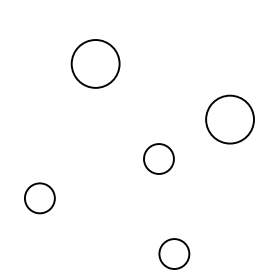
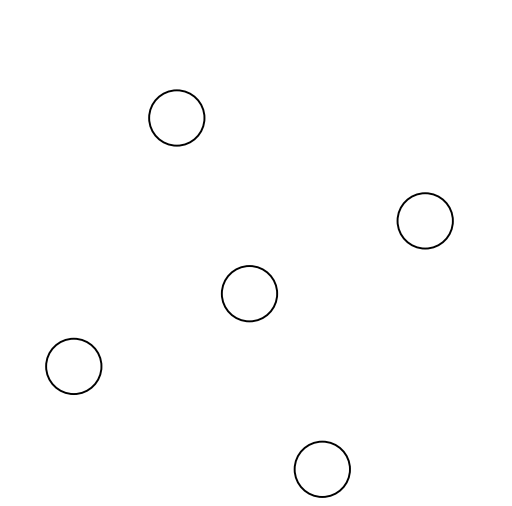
circle: (95, 63) -> (176, 117), size x0.62
circle: (230, 119) -> (426, 220), size x0.62
circle: (158, 158) -> (248, 292), moved

